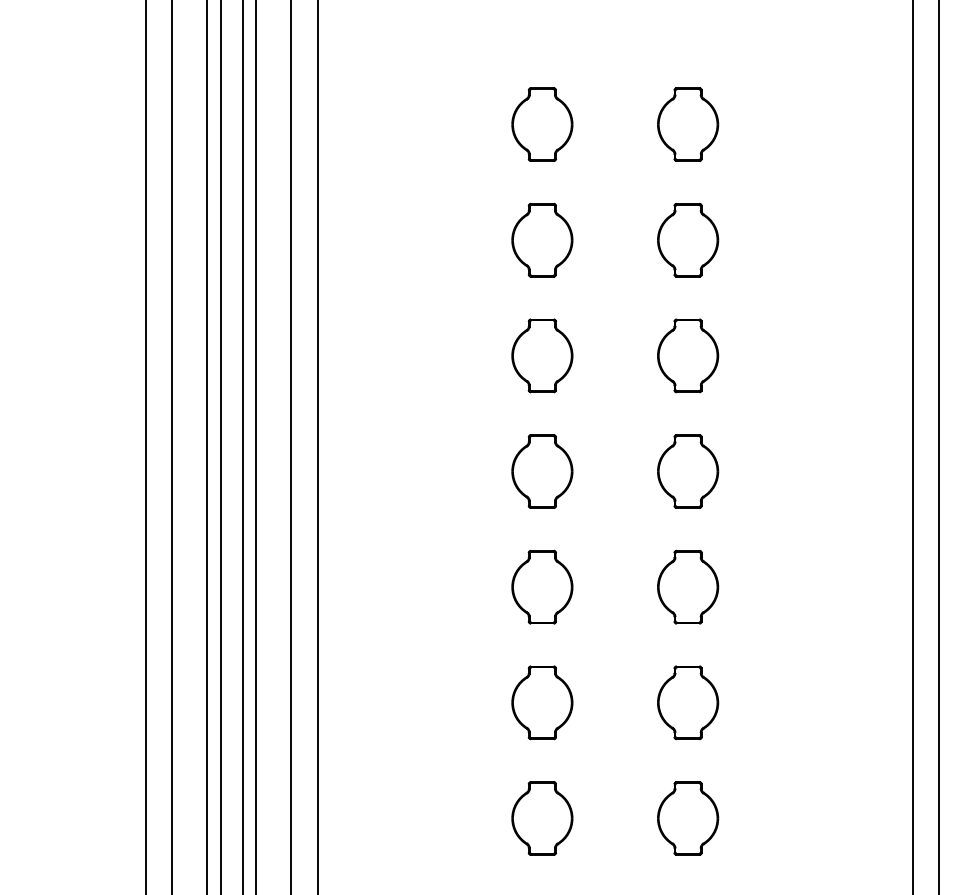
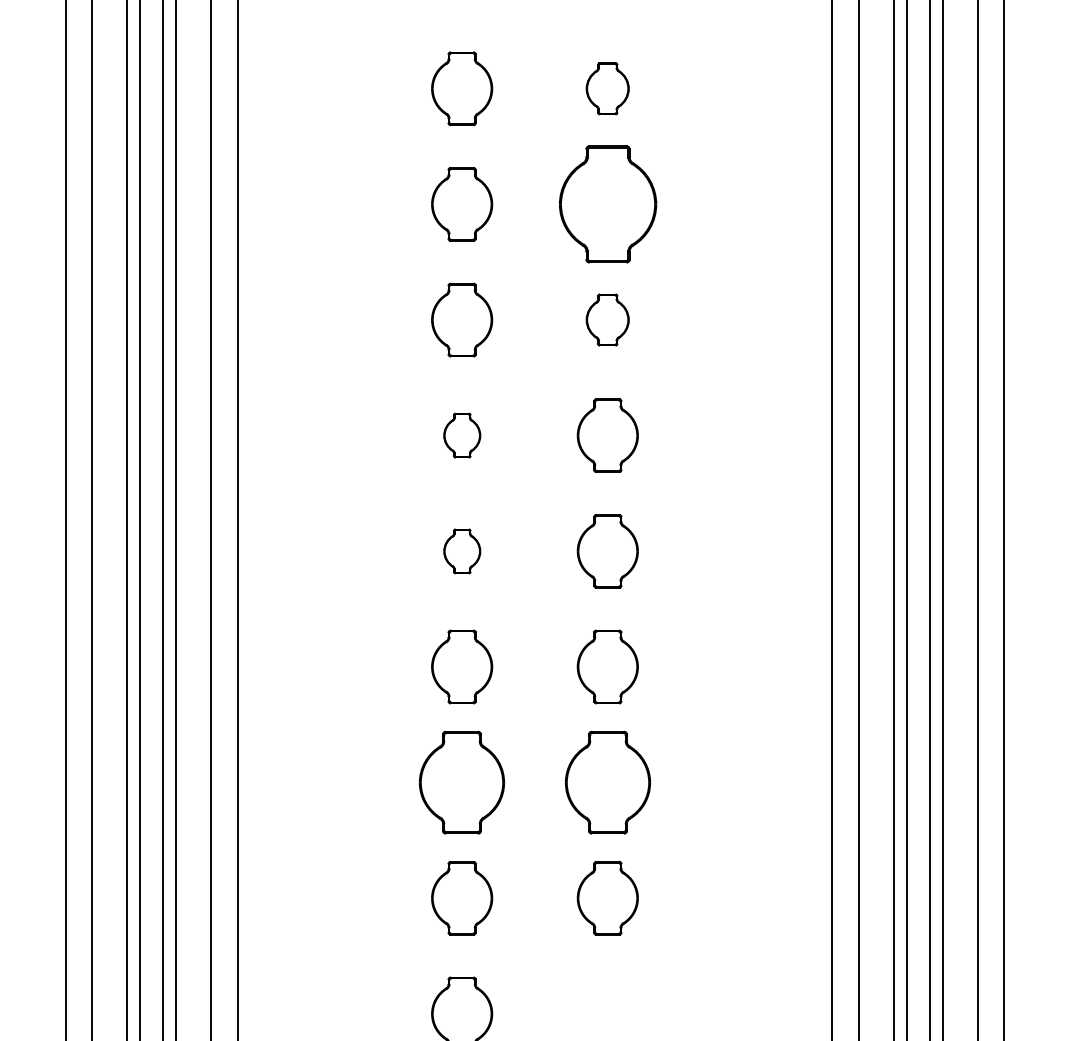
part: (687, 124) -> (607, 88), size x0.7
part: (687, 240) -> (607, 204), size x1.6
part: (687, 355) -> (607, 319), size x0.7
part: (542, 471) -> (462, 435), size x0.6
part: (542, 587) -> (462, 551), size x0.6
part: (542, 818) -> (462, 782), size x1.4
part: (687, 818) -> (607, 782), size x1.4

